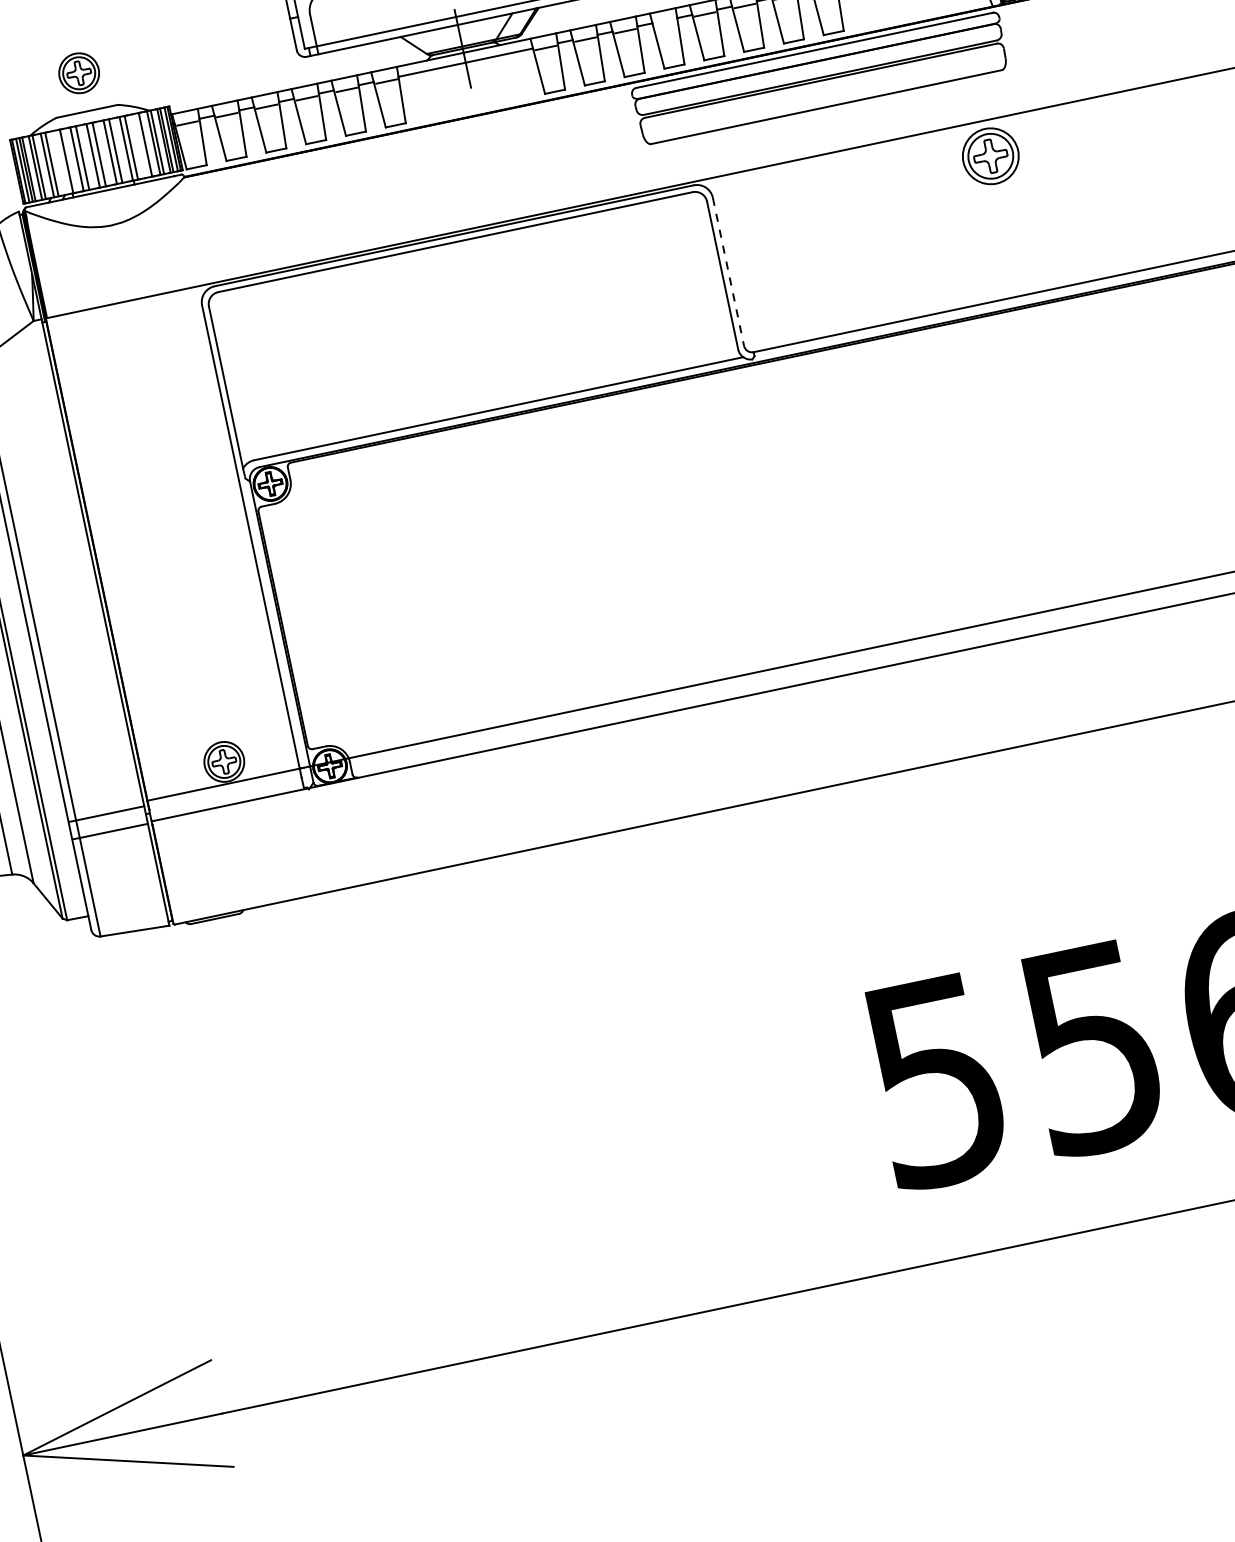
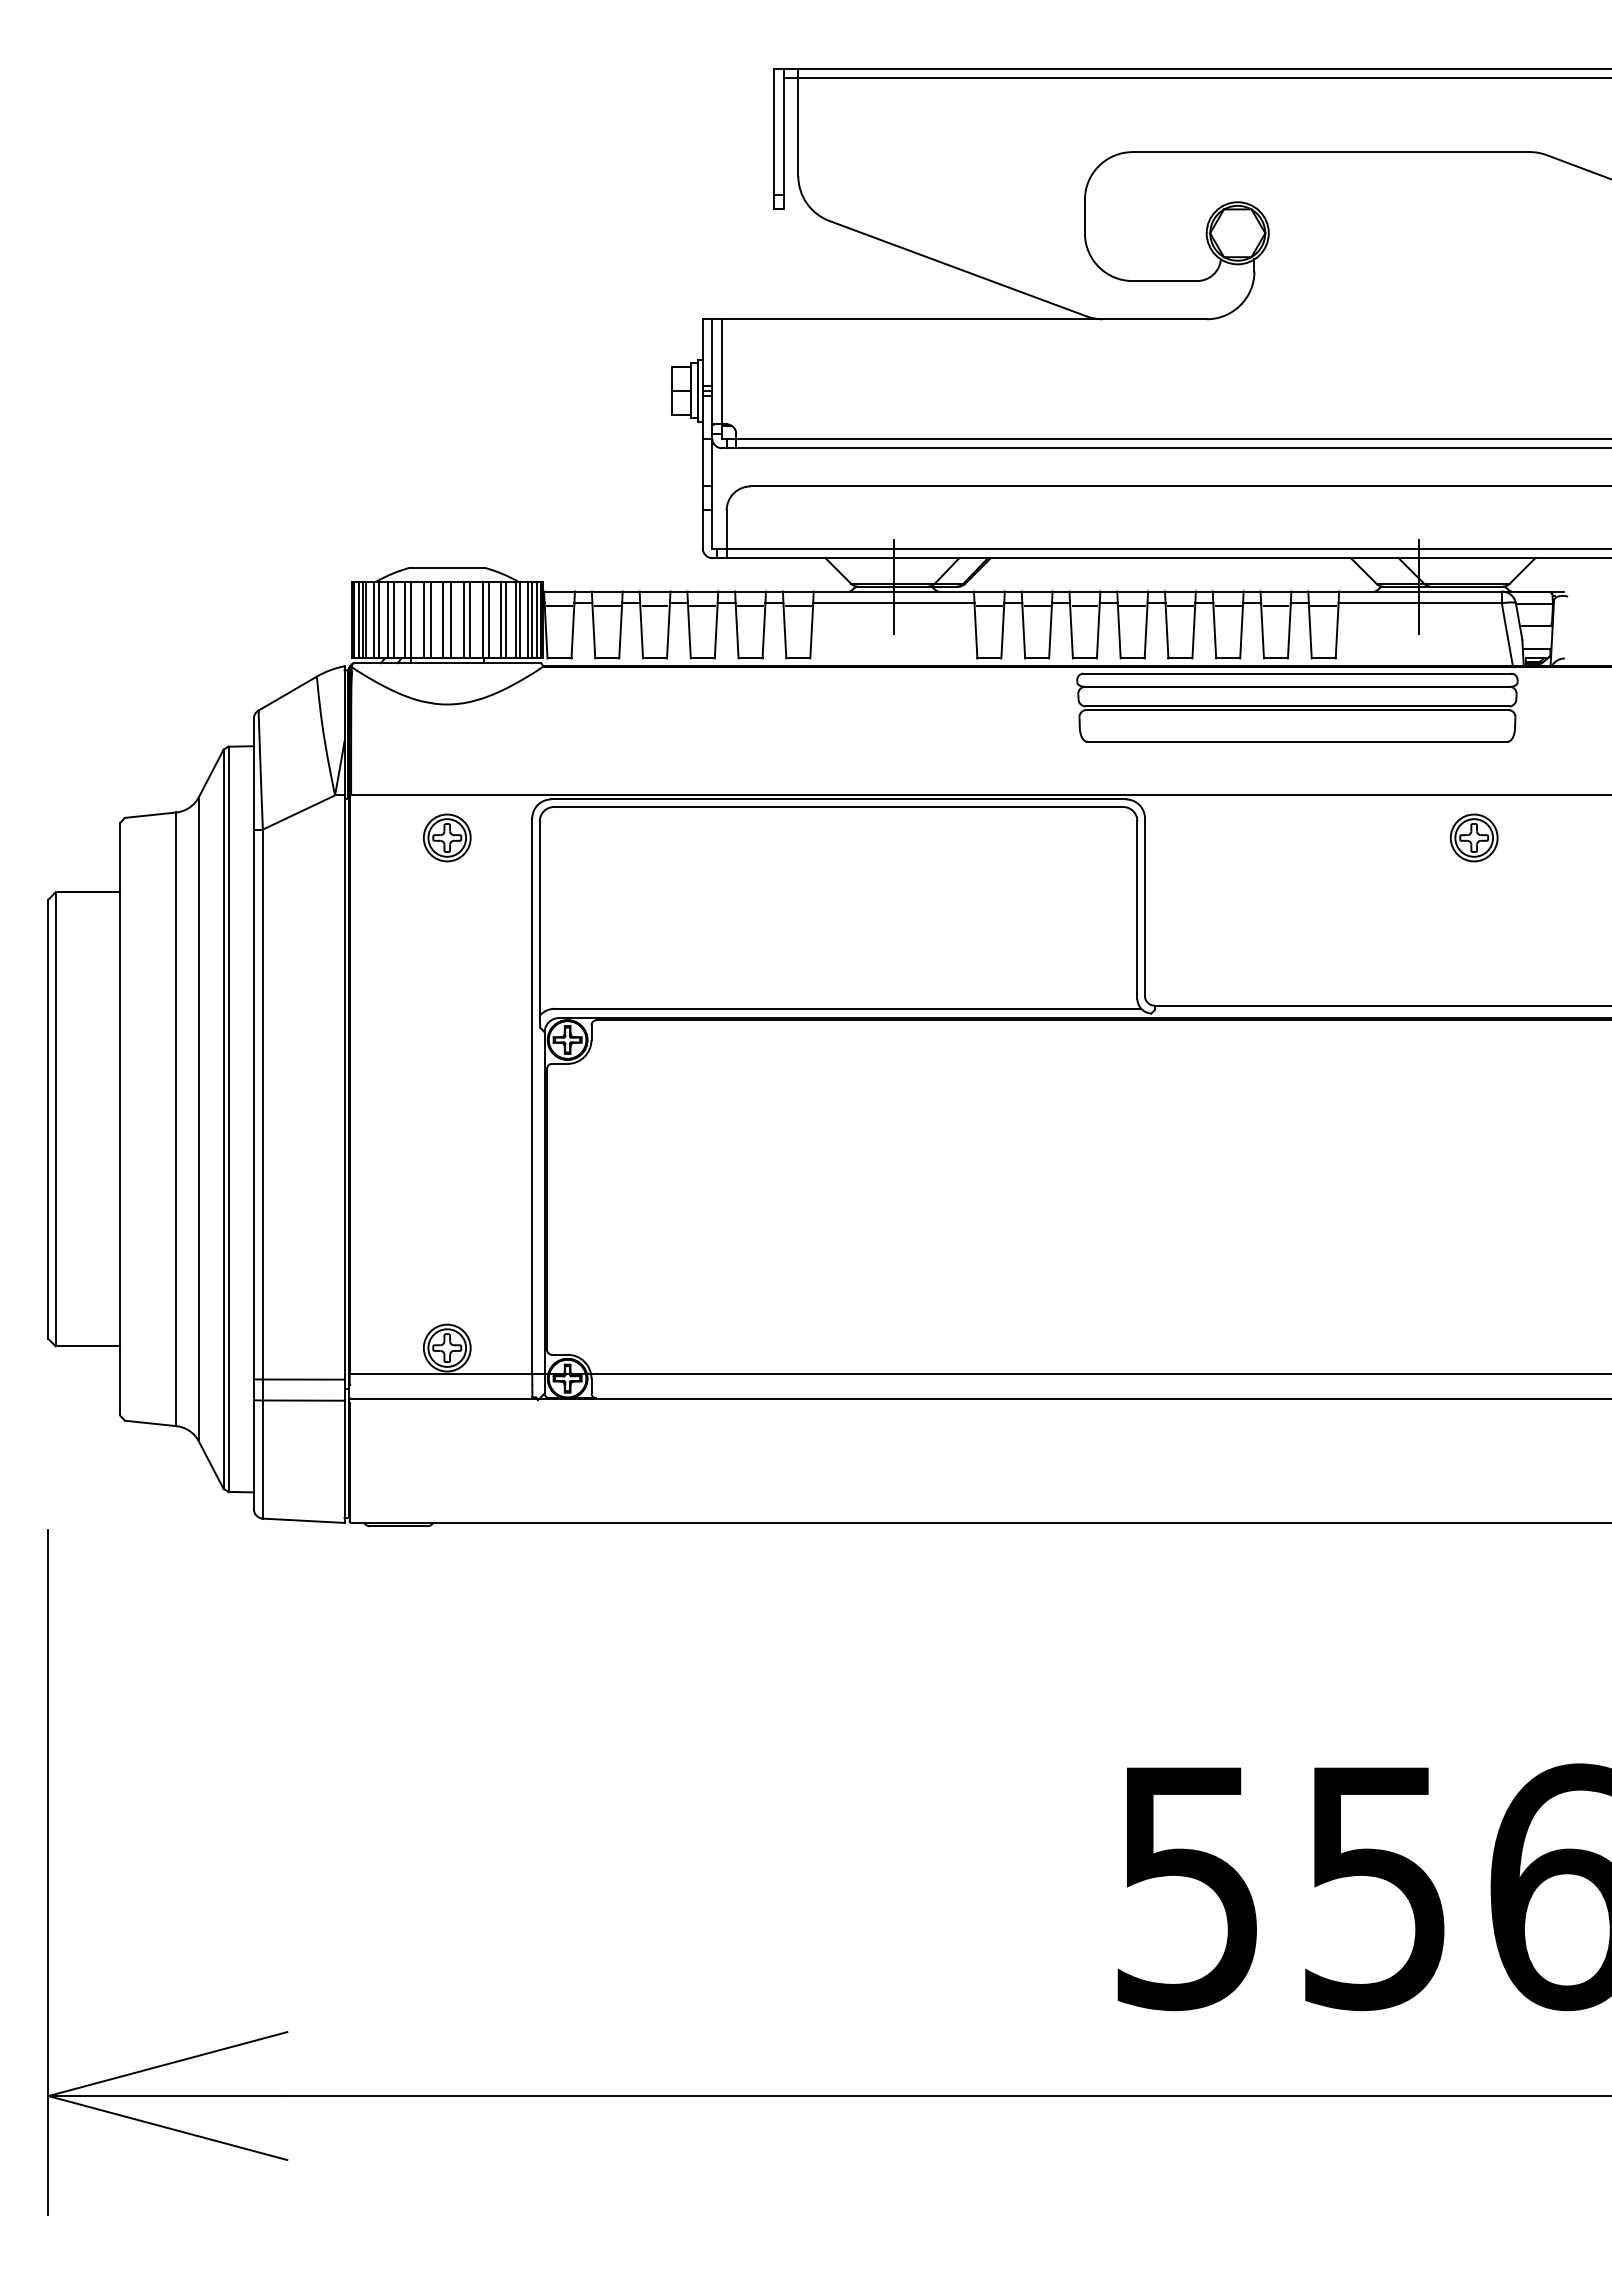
line: (665, 22) -> (1132, 605), added
part: (79, 72) -> (447, 837), moved
line: (140, 145) -> (500, 619), added
part: (990, 156) -> (1473, 837), size x0.71
line: (61, 161) -> (405, 619), added
line: (728, 272) -> (1144, 907), dashed -> solid

